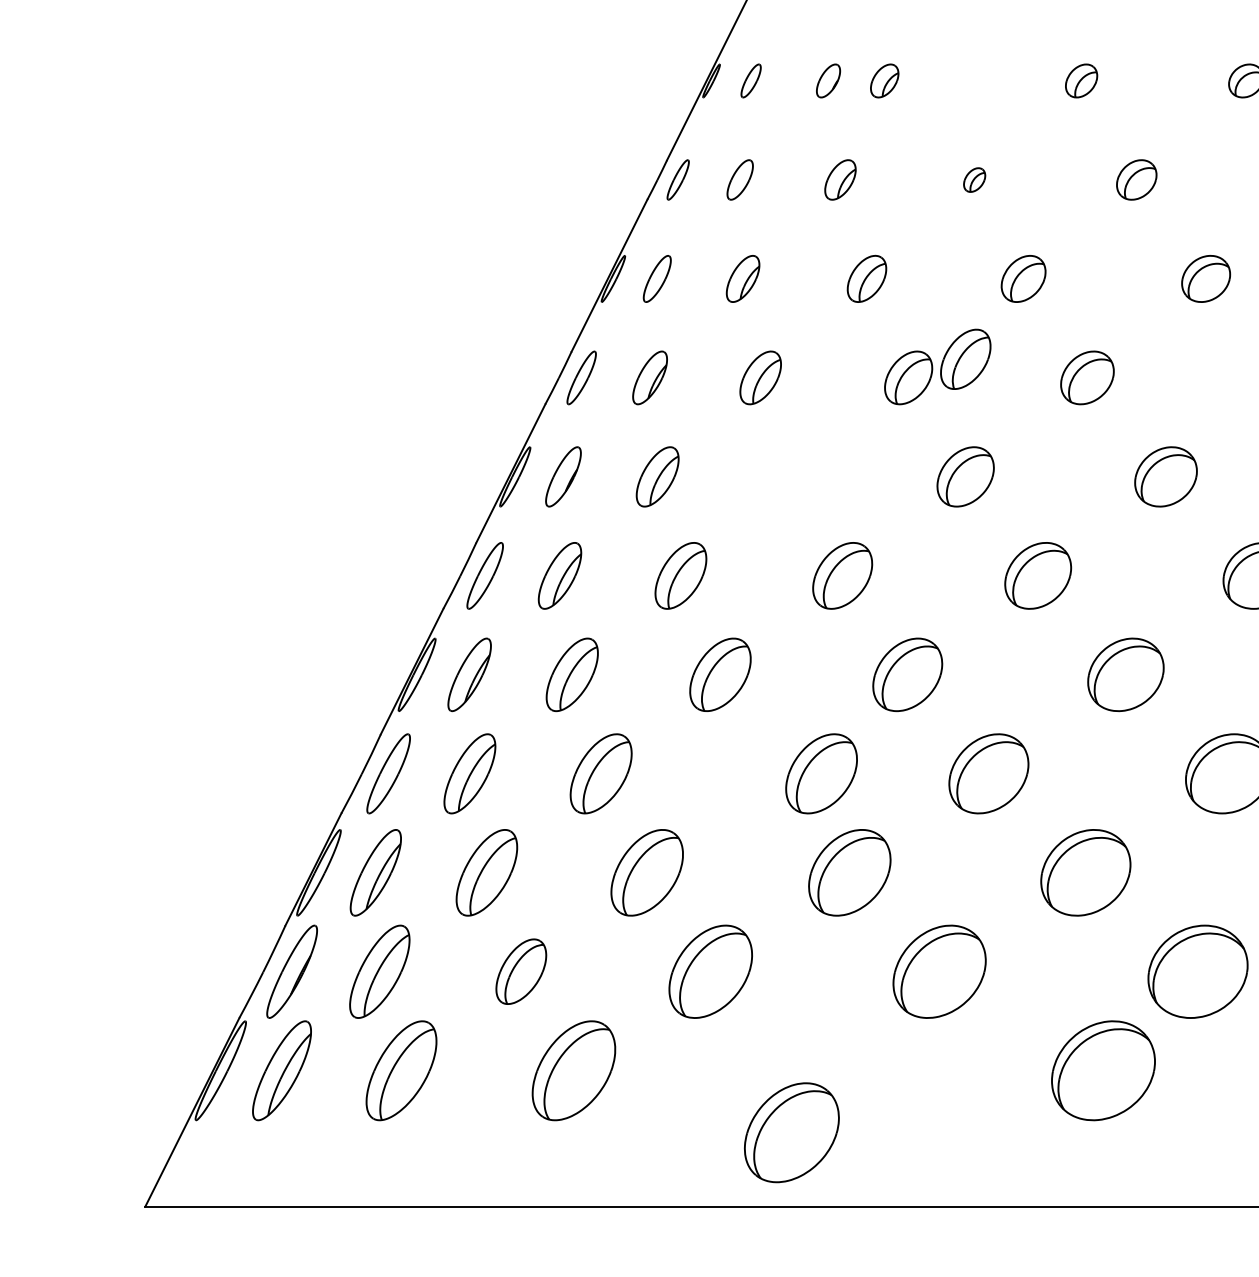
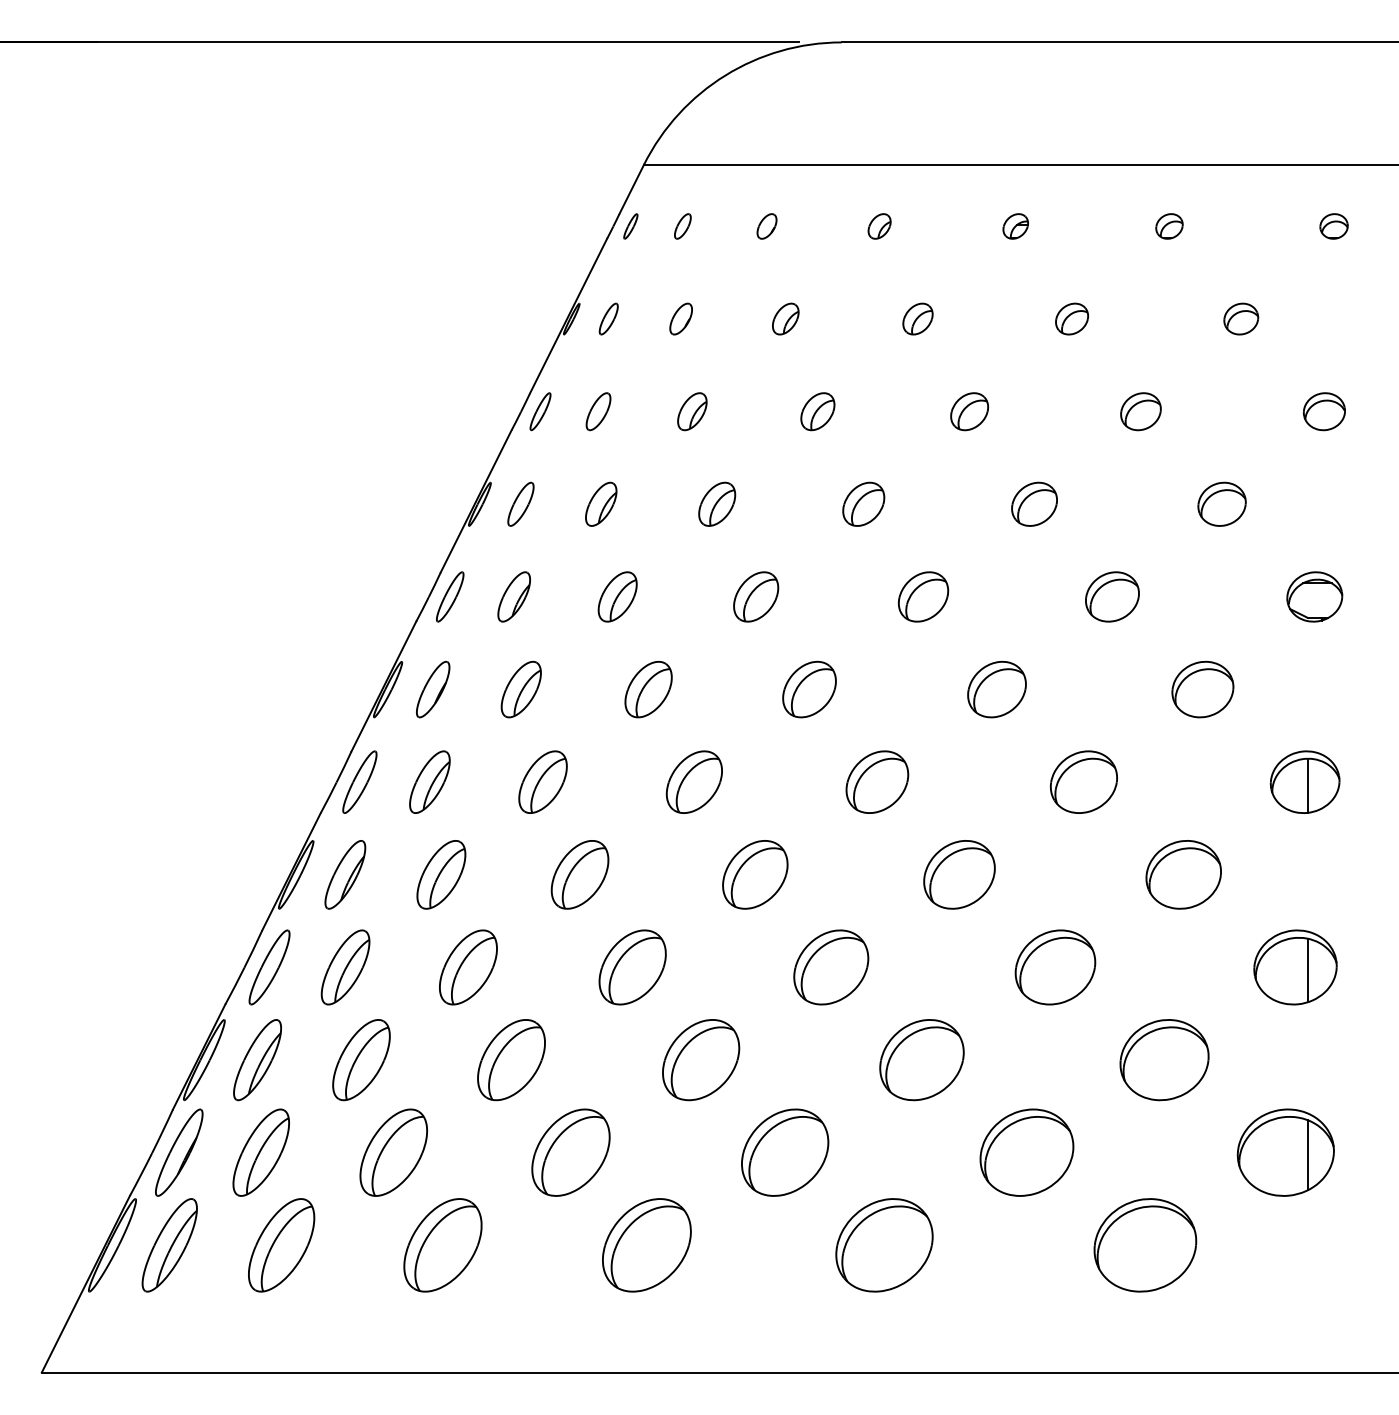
part: (884, 80) -> (785, 318), moved
part: (974, 179) -> (817, 411), size x1.67
part: (965, 359) -> (648, 689), moved
part: (821, 773) -> (632, 967), moved
part: (521, 971) -> (393, 1152), size x1.43
part: (1103, 1070) -> (884, 1245), moved
part: (791, 1132) -> (646, 1245), moved

